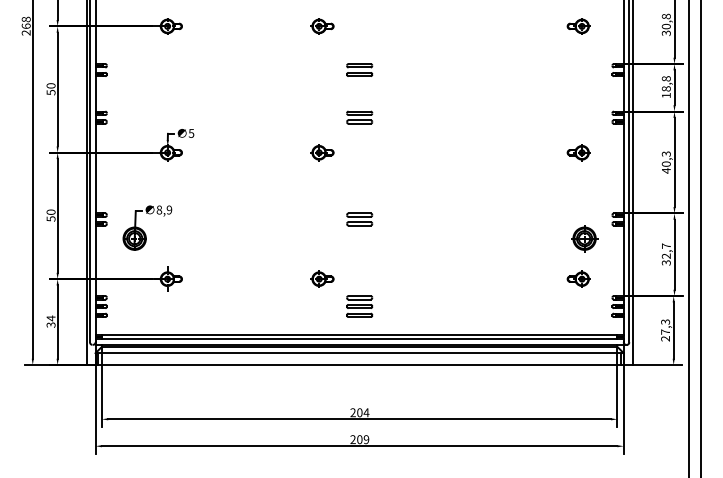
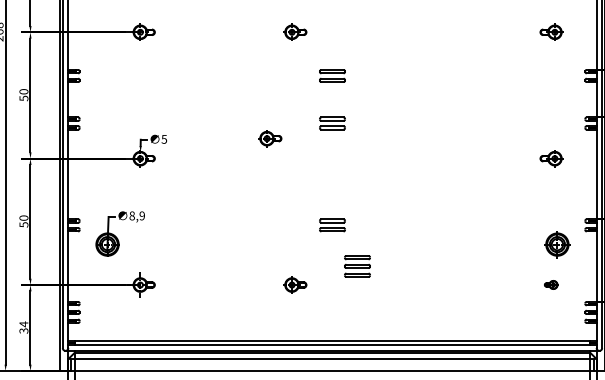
part: (322, 152) -> (270, 138), moved
part: (578, 278) -> (551, 284), size x0.6
part: (359, 306) -> (357, 266), moved

